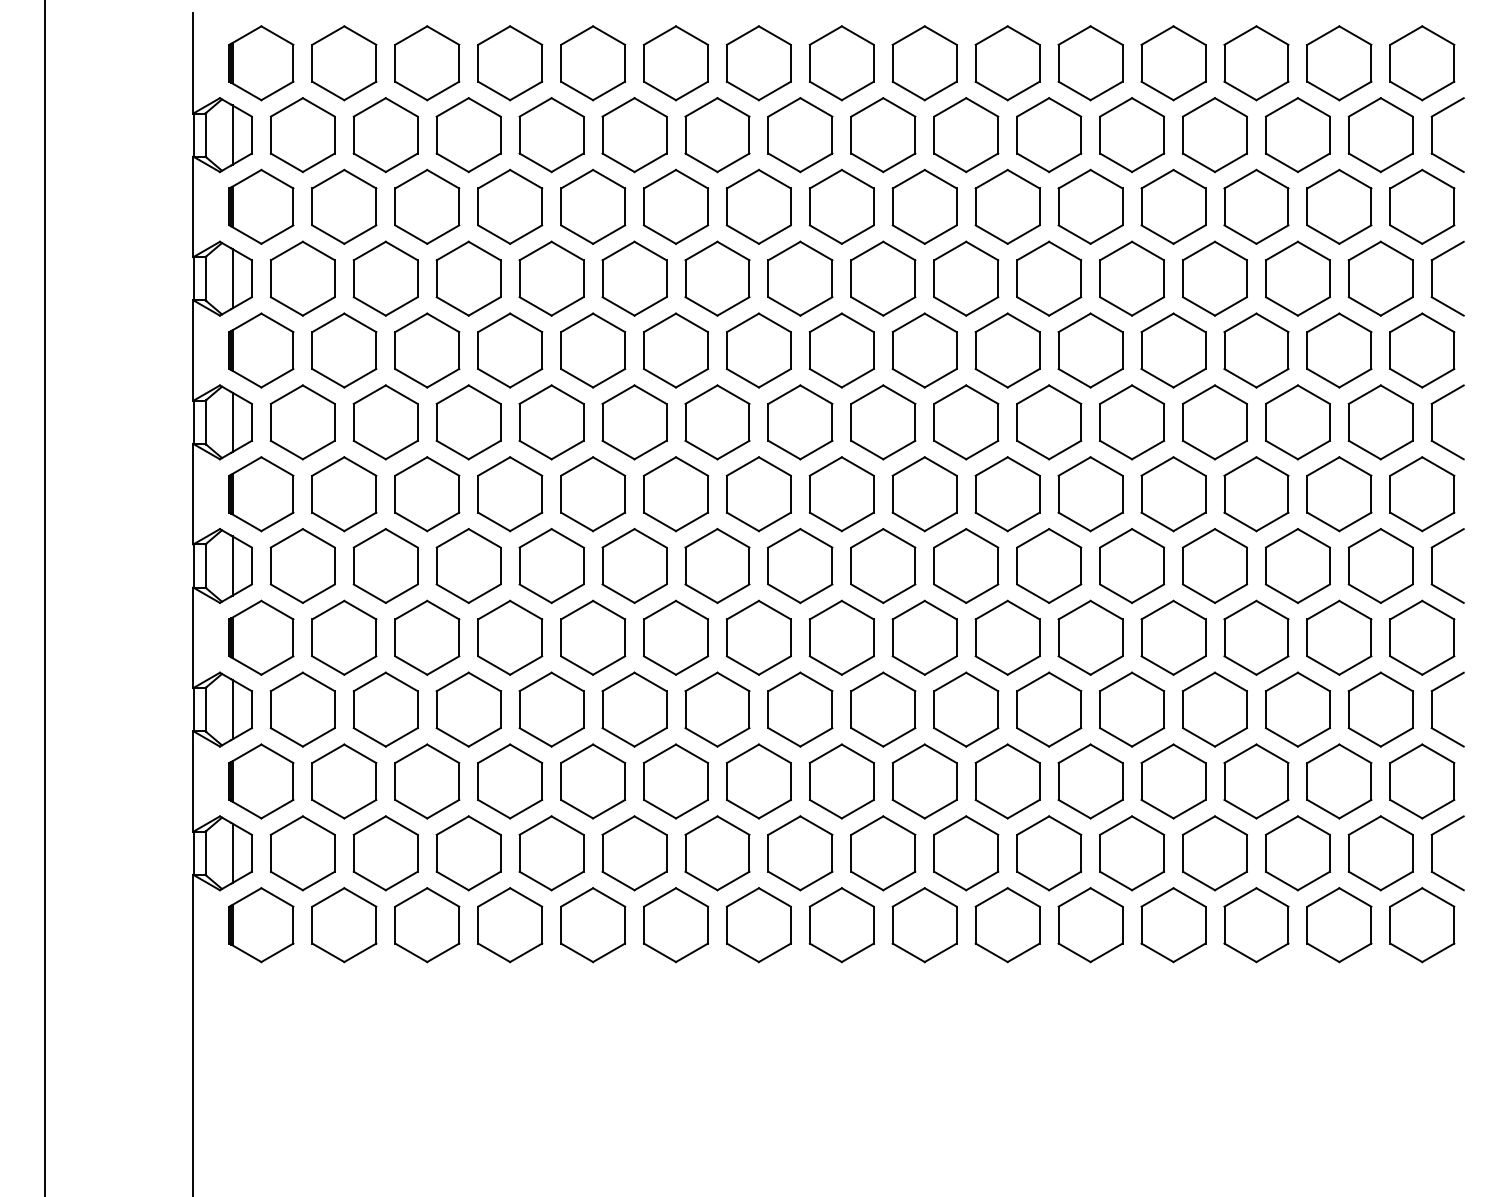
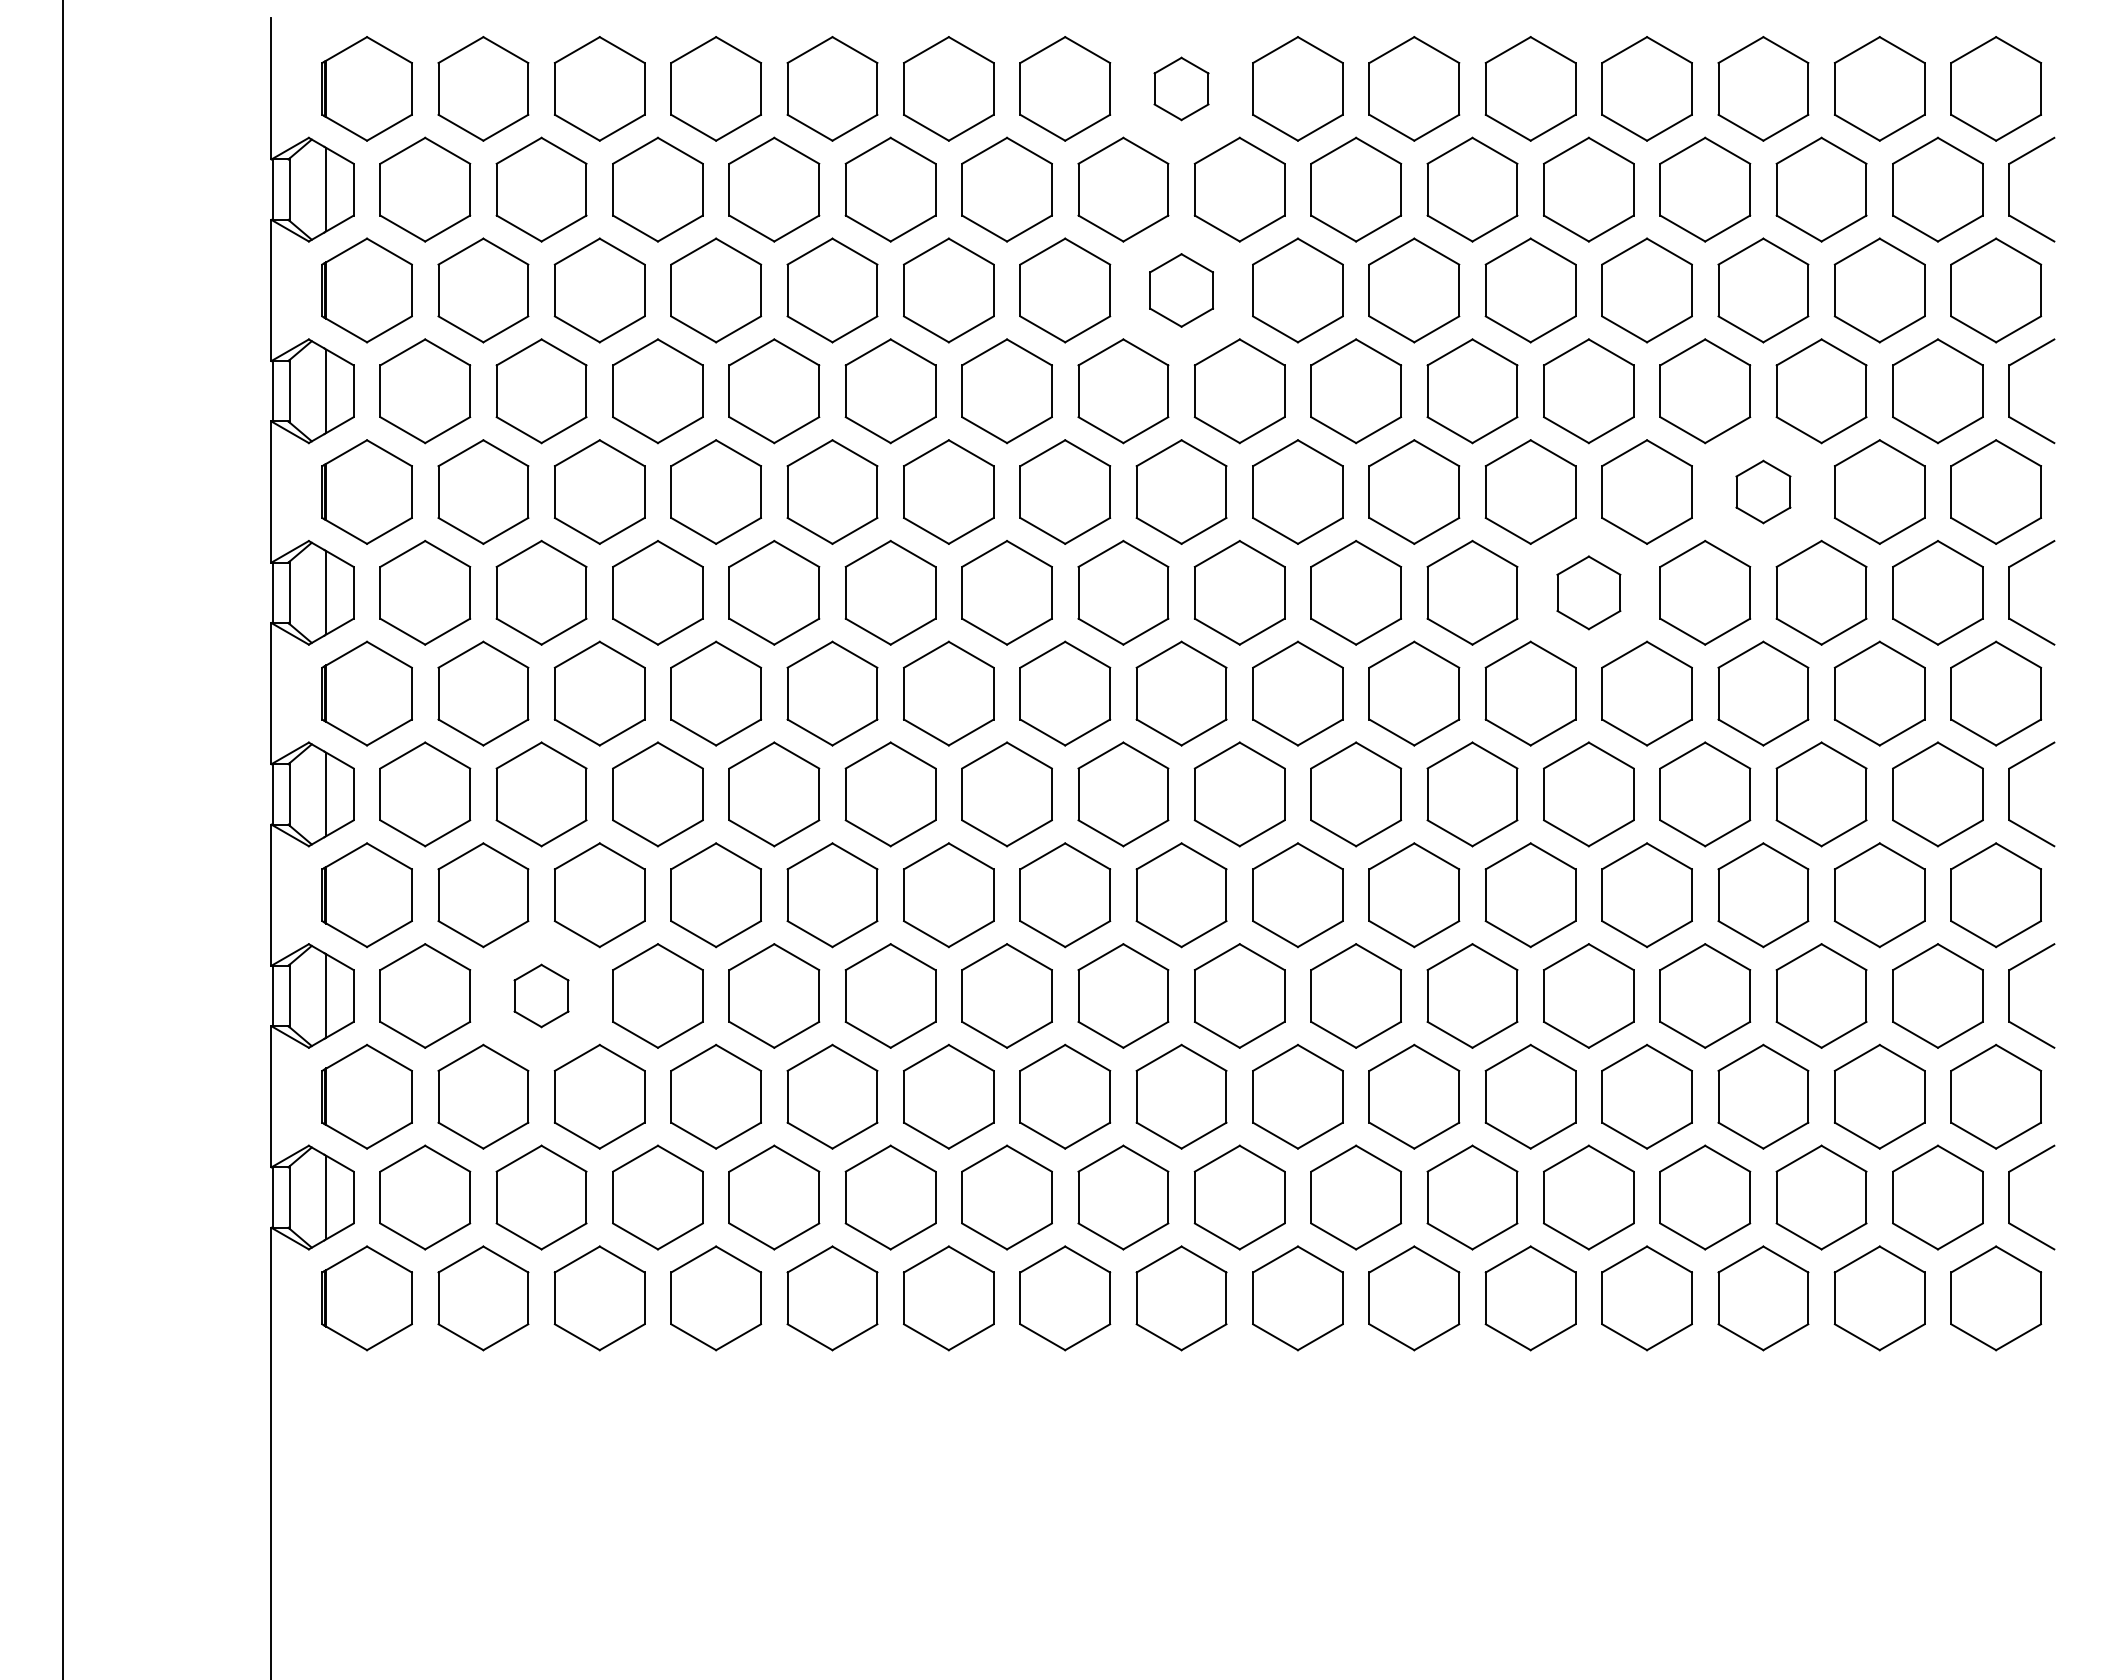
part: (841, 62) -> (1181, 88), size x0.6
part: (841, 206) -> (1181, 290), size x0.7
part: (1256, 350) -> (1763, 491), size x0.6
part: (1131, 422) -> (1588, 592), size x0.7
part: (385, 709) -> (541, 995), size x0.6

